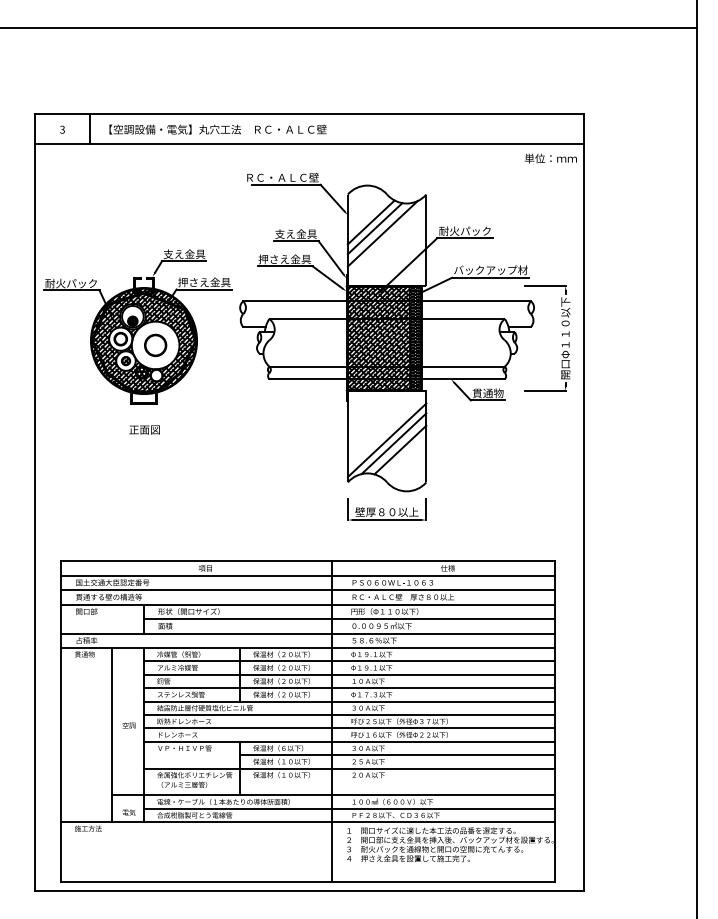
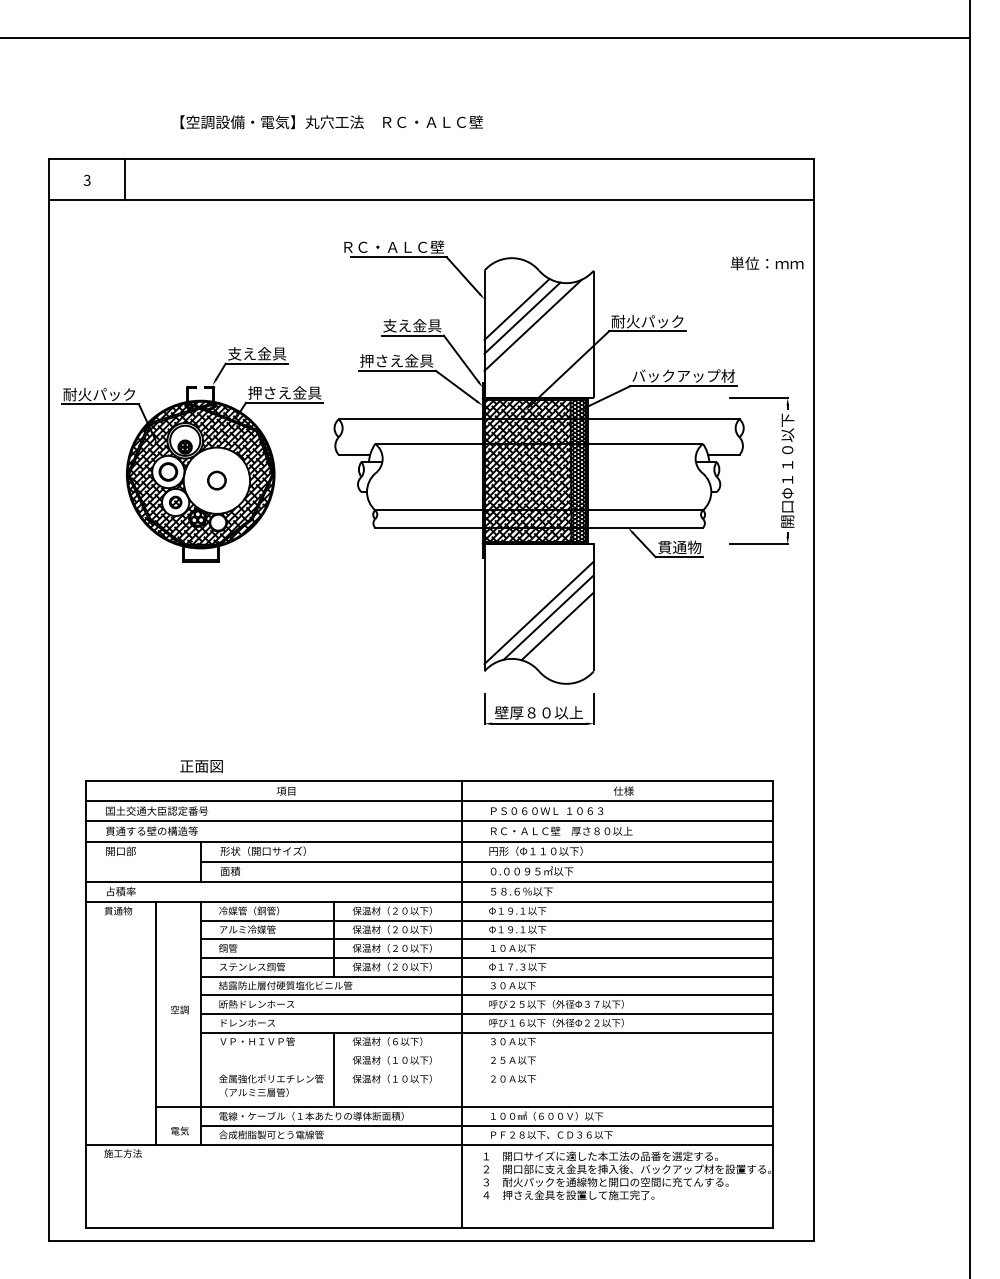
text: (217, 129) -> (331, 122), moved
text: (550, 158) -> (766, 263), moved
part: (155, 345) -> (216, 480), size x0.6
text: (144, 430) -> (201, 766), moved
line: (397, 755) -> (553, 1051), removed
line: (349, 768) -> (486, 1069), removed

